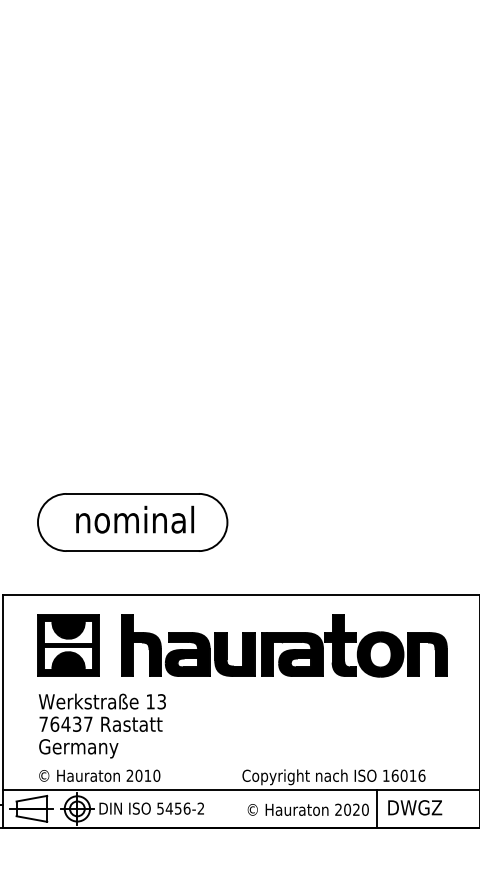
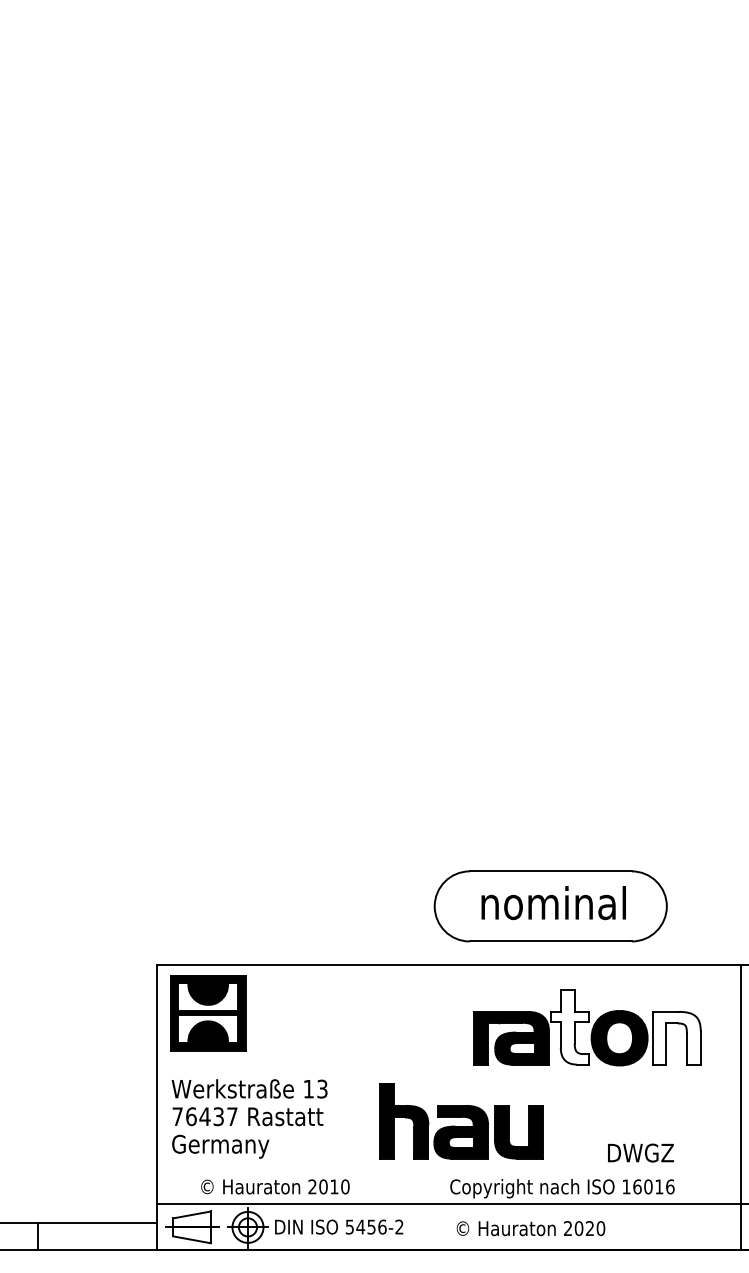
part: (132, 522) -> (550, 906), moved
fill: (340, 644) -> (570, 1026), removed
part: (68, 645) -> (208, 1013), moved
part: (187, 645) -> (461, 1121), moved
fill: (427, 653) -> (676, 1037), removed
text: (102, 725) -> (249, 1118), moved
text: (414, 807) -> (640, 1152), moved
line: (376, 808) -> (614, 1227), removed

